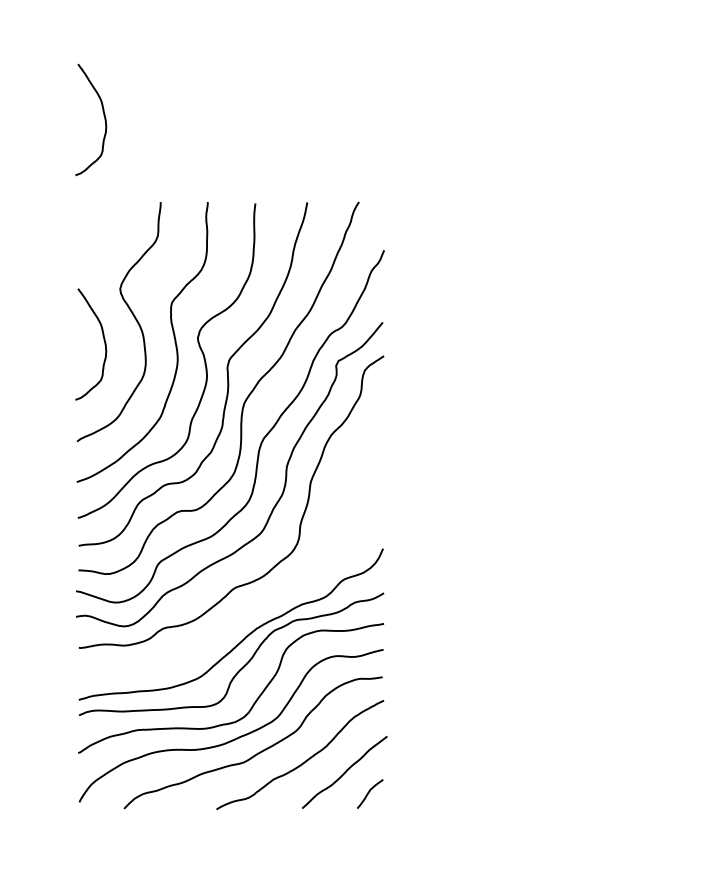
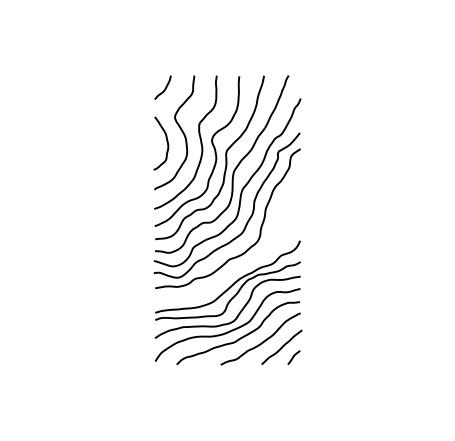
curve: (102, 117) -> (166, 35), removed
curve: (98, 229) -> (164, 88), added

